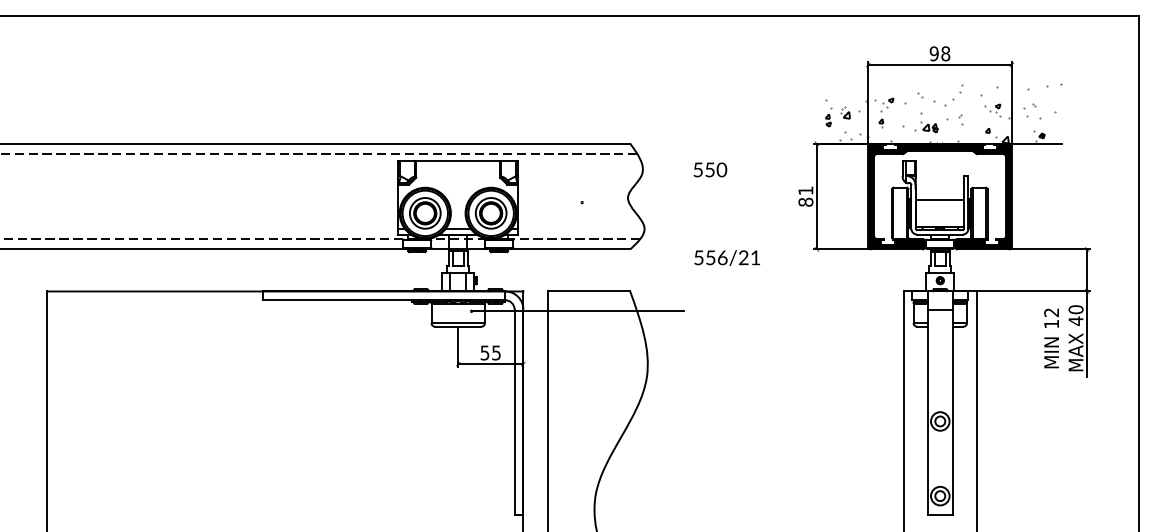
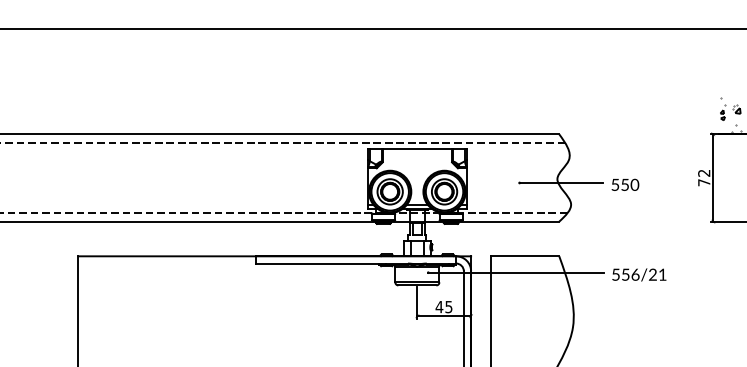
text: (710, 169) -> (625, 184), moved
text: (805, 196) -> (703, 177), 81 -> 72
line: (632, 202) -> (561, 182), added
text: (726, 257) -> (638, 274), moved
text: (484, 352) -> (439, 306), 55 -> 45

